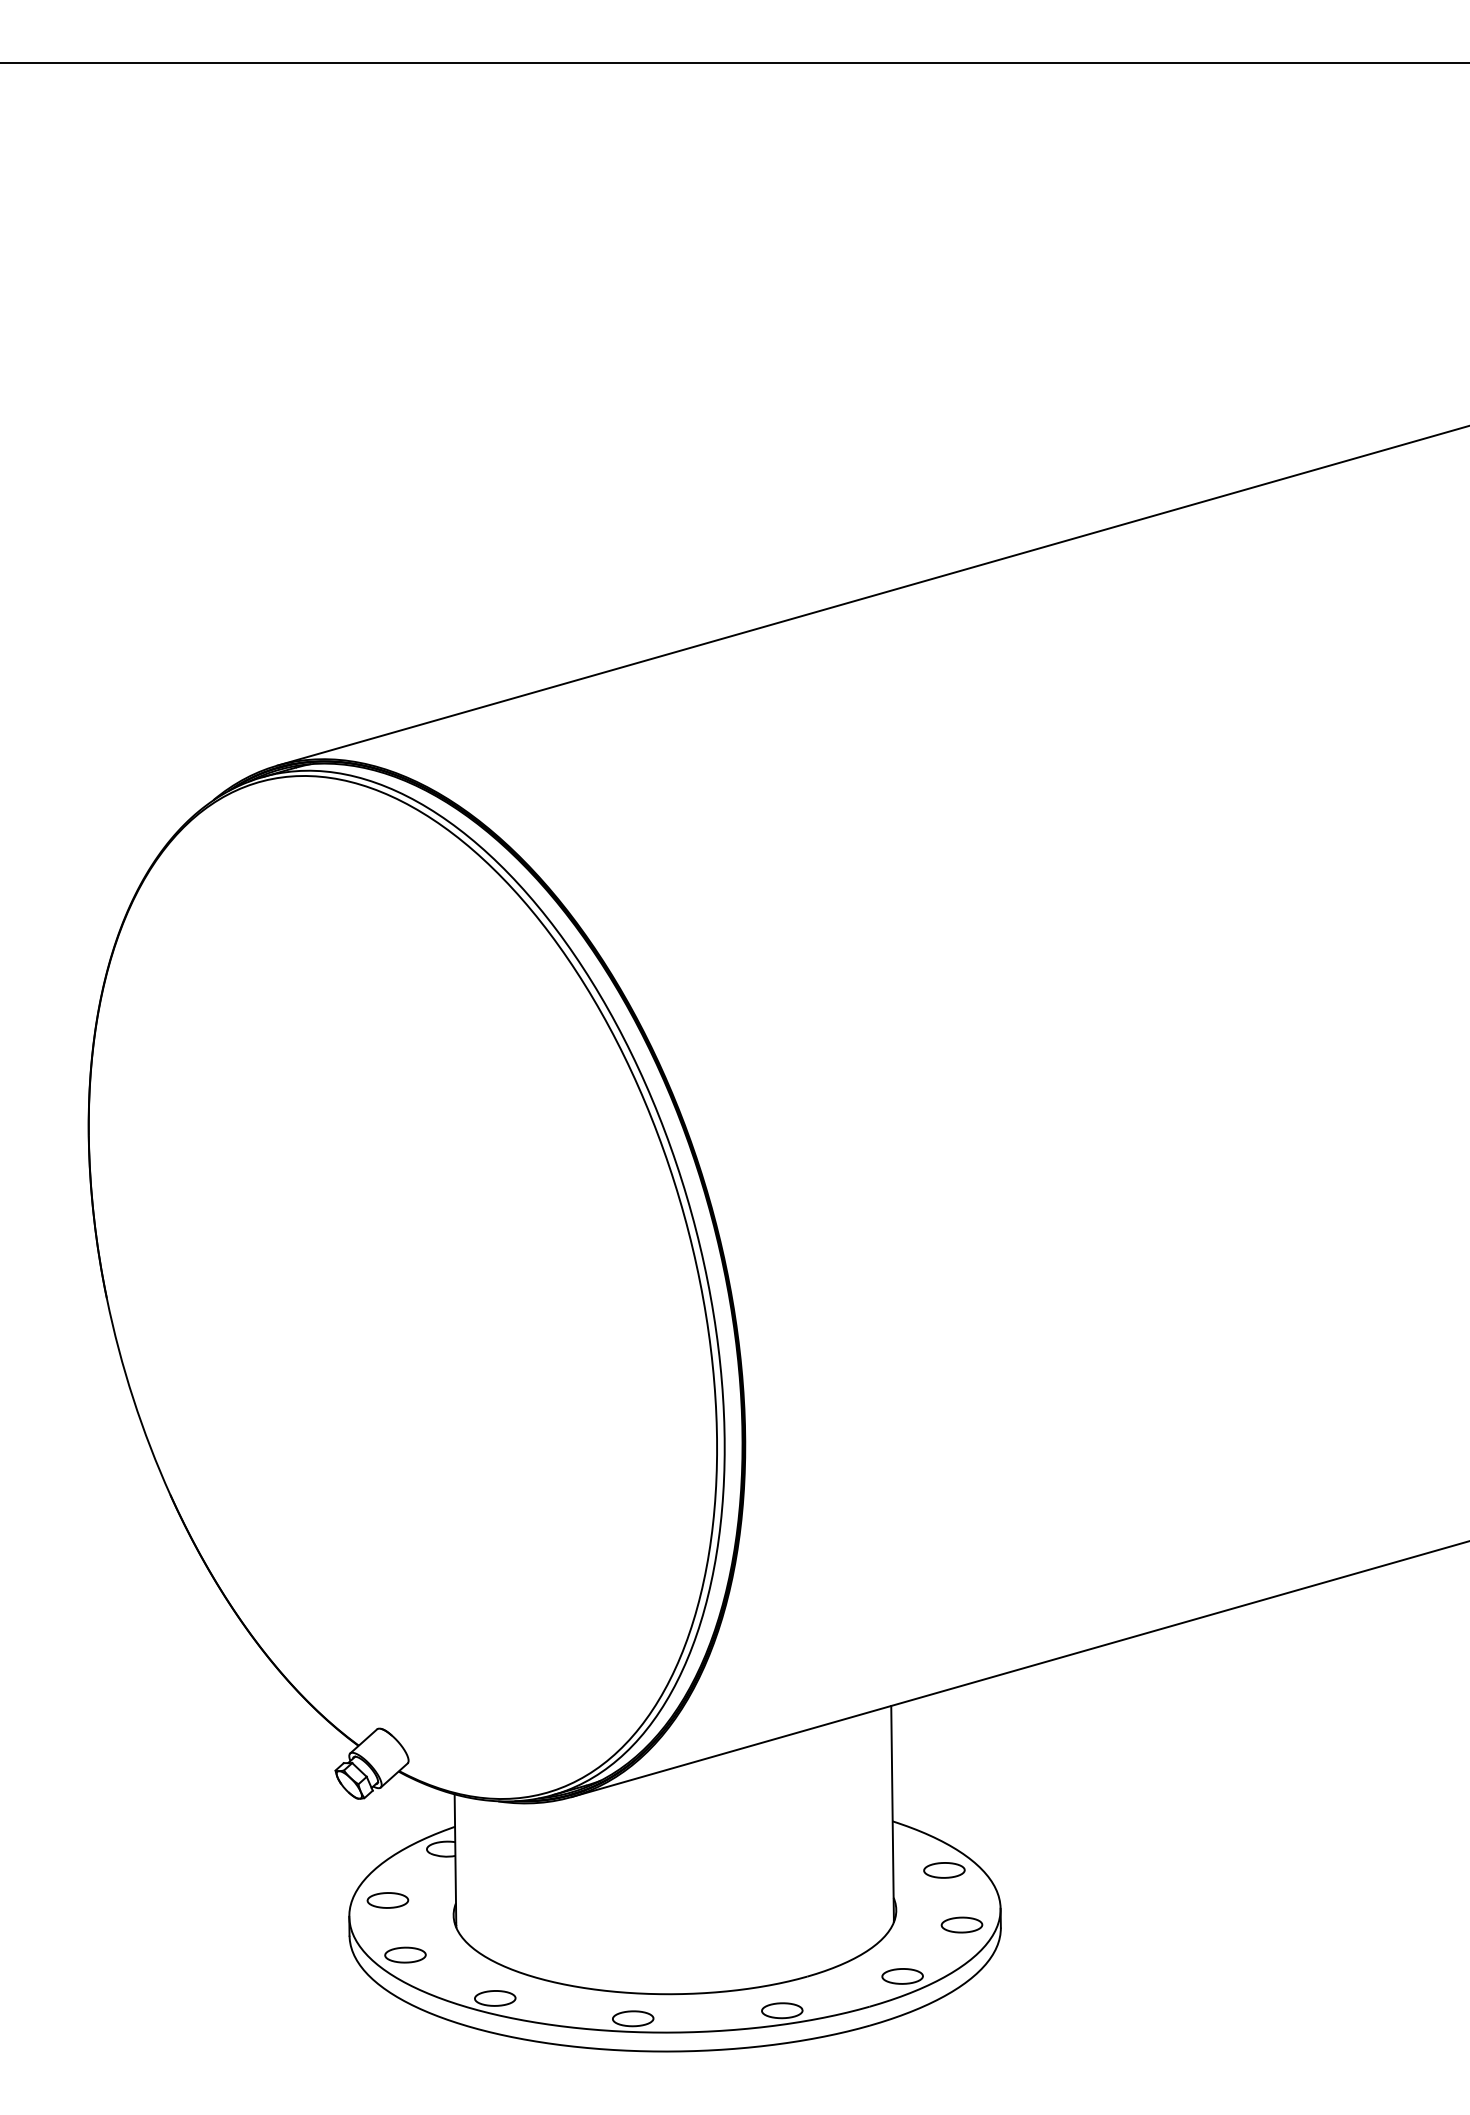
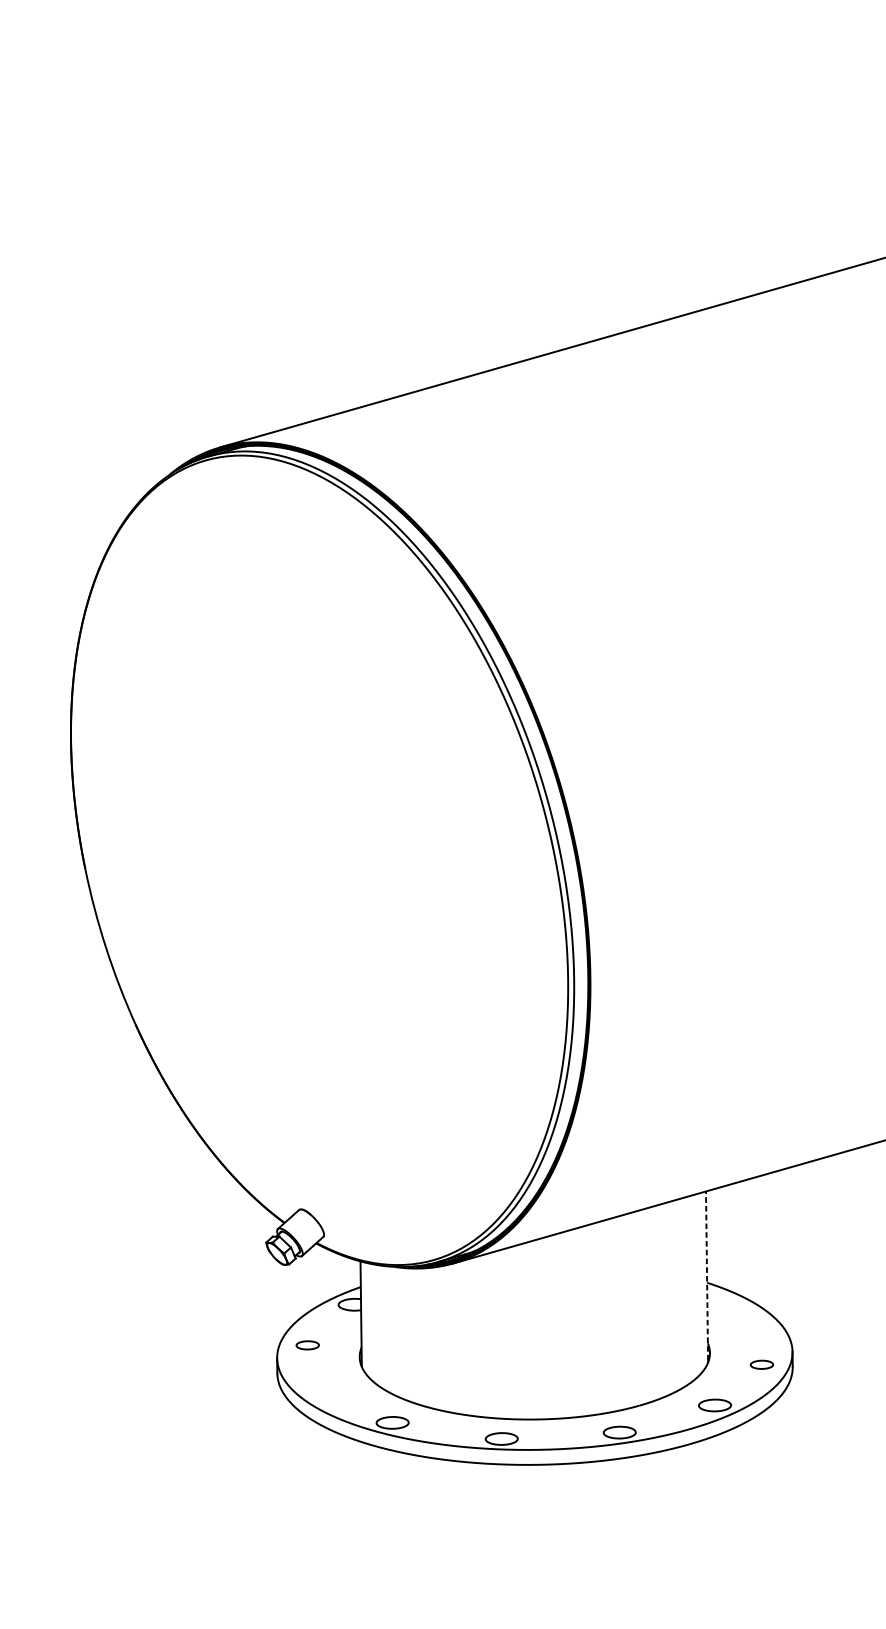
line: (892, 1812) -> (706, 1275), solid -> dashed
part: (944, 1870) -> (748, 1321), removed
part: (387, 1900) -> (307, 1345), size x0.7
part: (961, 1924) -> (761, 1364), size x0.7
part: (405, 1954) -> (321, 1388), removed

